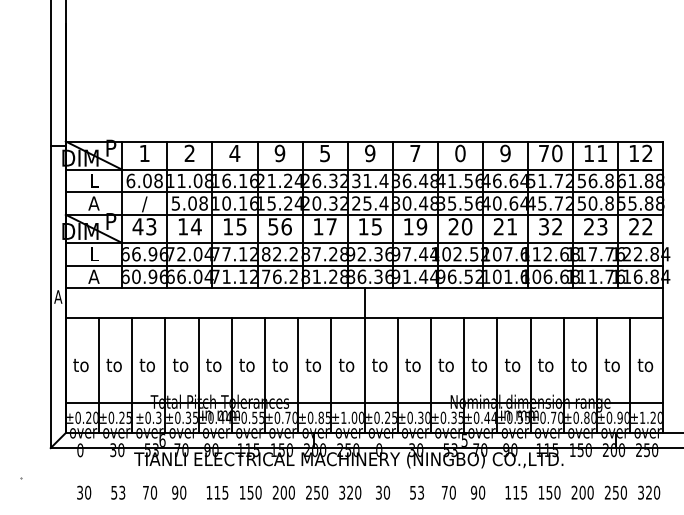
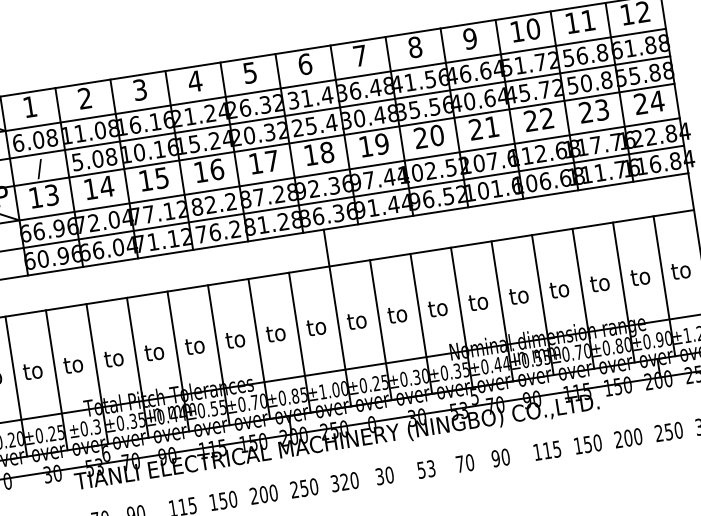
text: (234, 153) -> (139, 90), 4 -> 3
text: (279, 153) -> (194, 81), 9 -> 4
text: (370, 153) -> (305, 64), 9 -> 6
text: (460, 153) -> (415, 47), 0 -> 8
text: (543, 153) -> (516, 31), 70 -> 10
text: (137, 226) -> (35, 197), 43 -> 13
text: (273, 226) -> (200, 171), 56 -> 16
text: (376, 226) -> (326, 152), 15 -> 18
text: (543, 226) -> (530, 120), 32 -> 22
text: (647, 226) -> (657, 101), 22 -> 24

